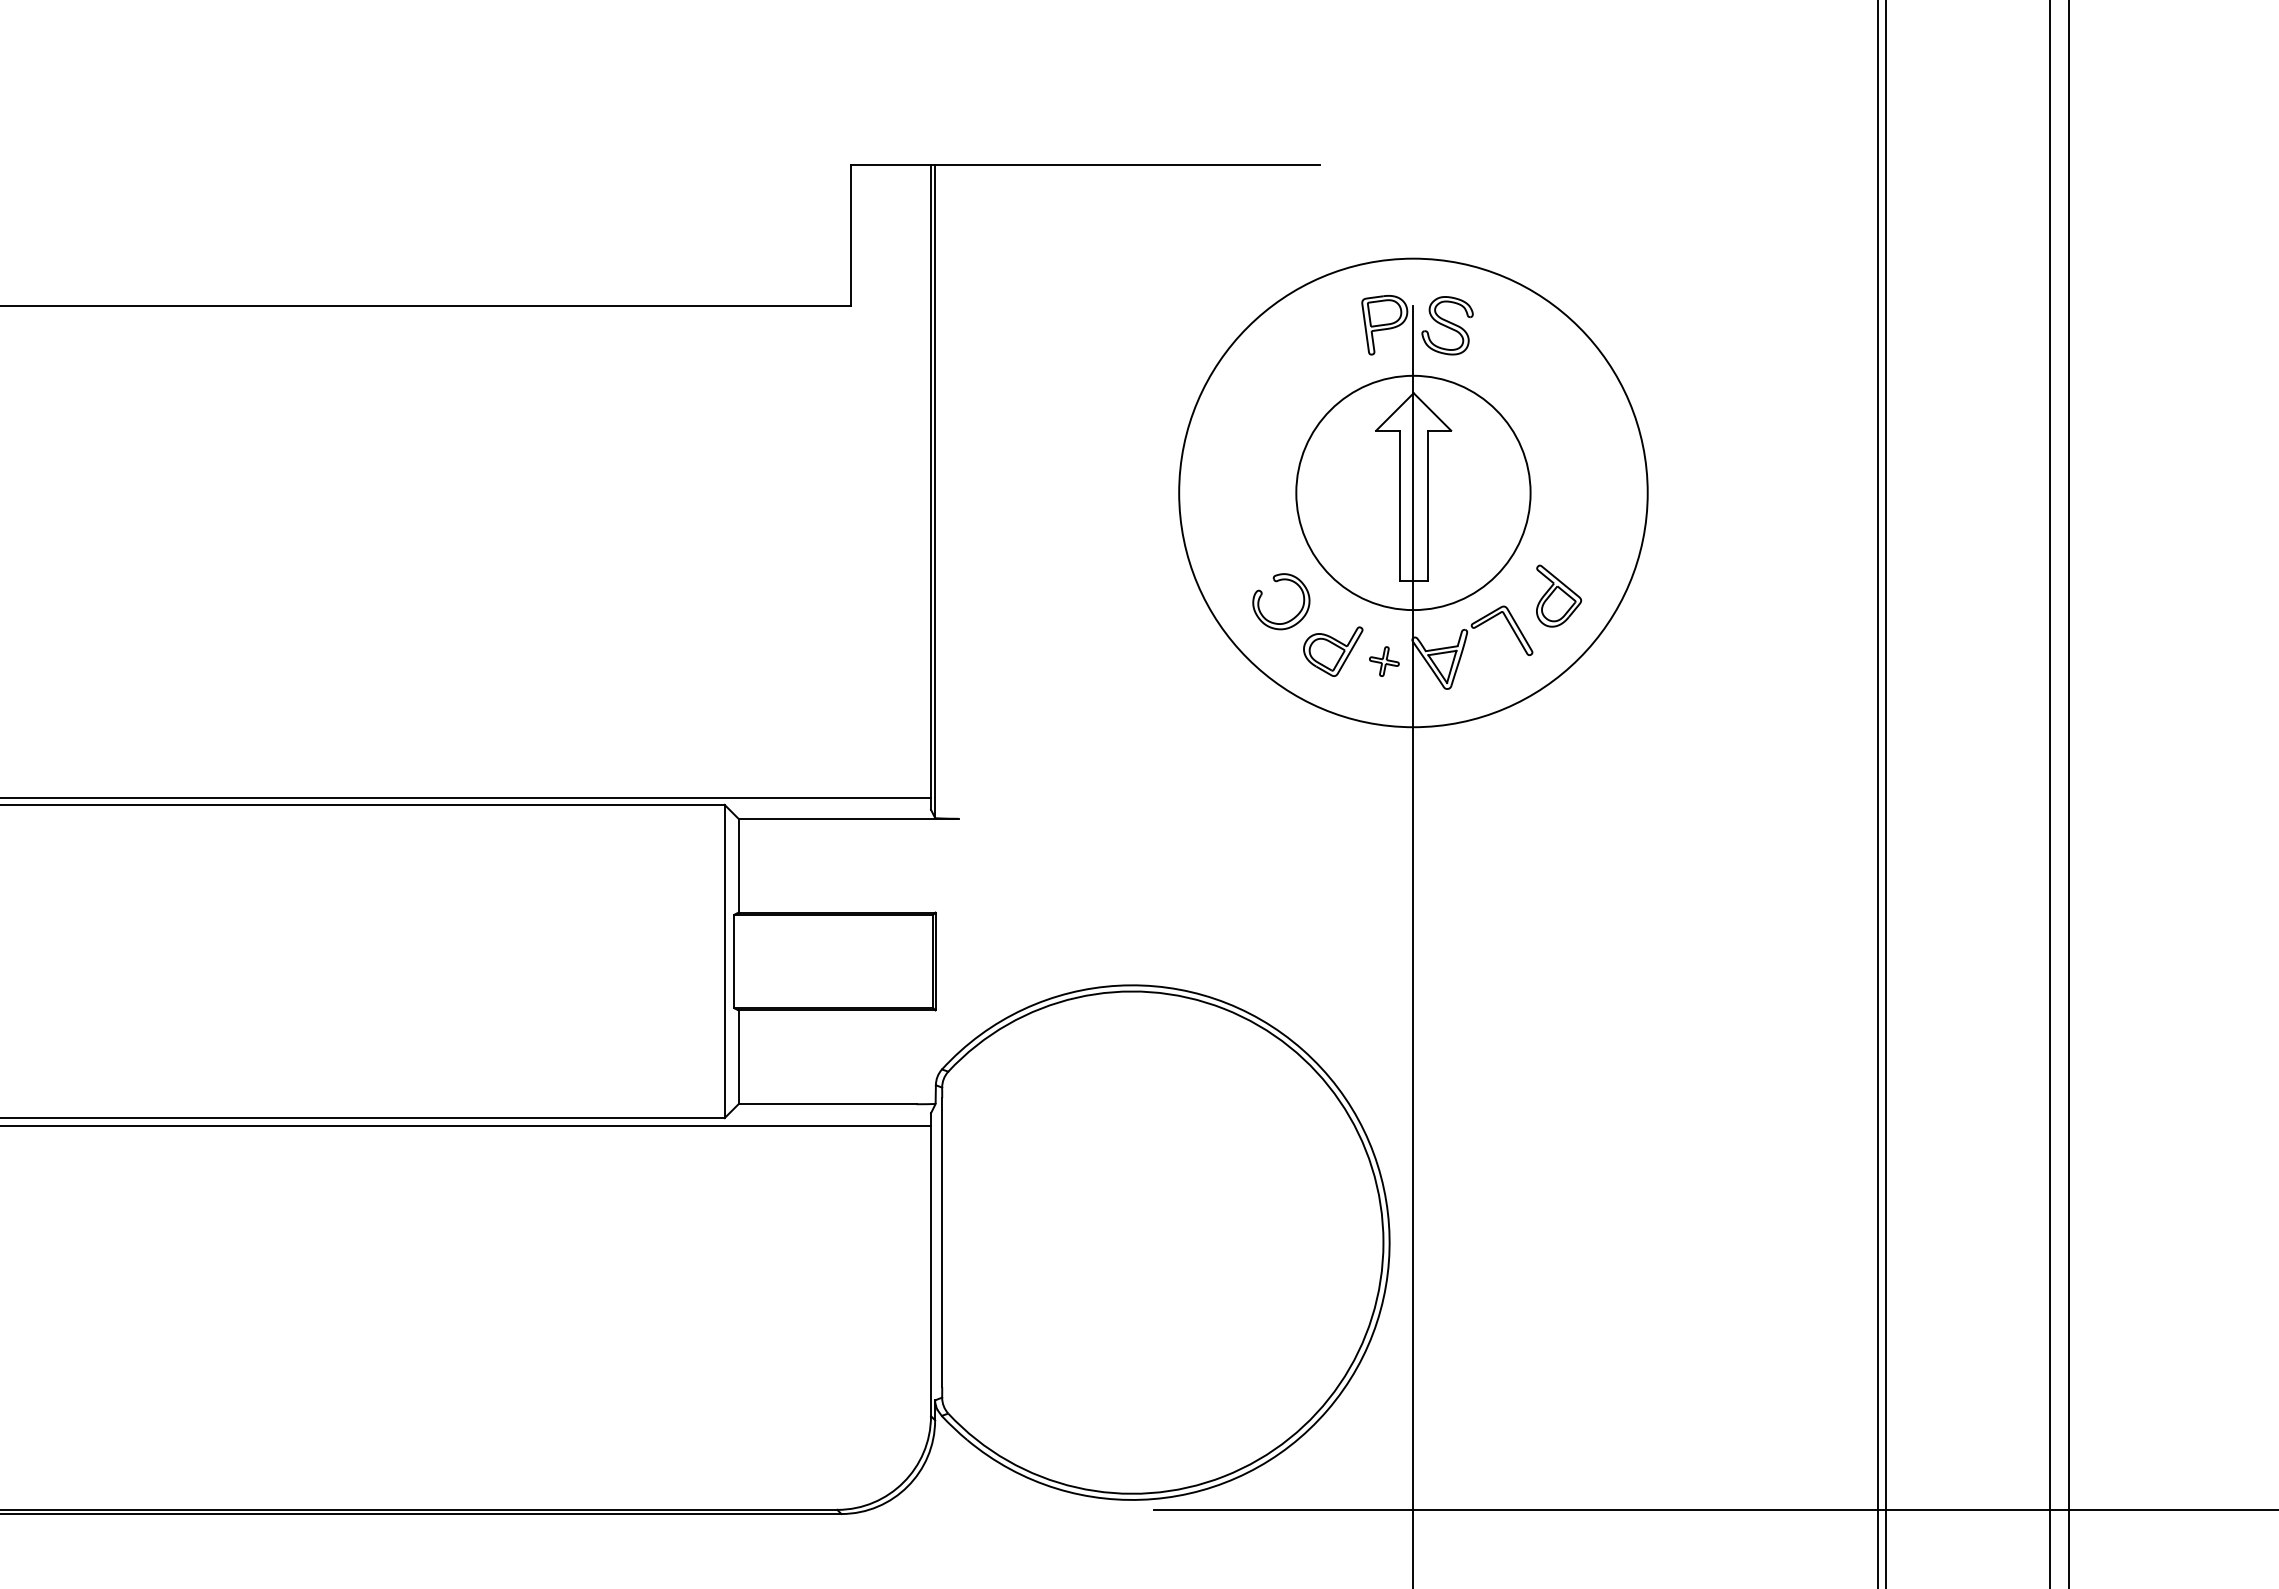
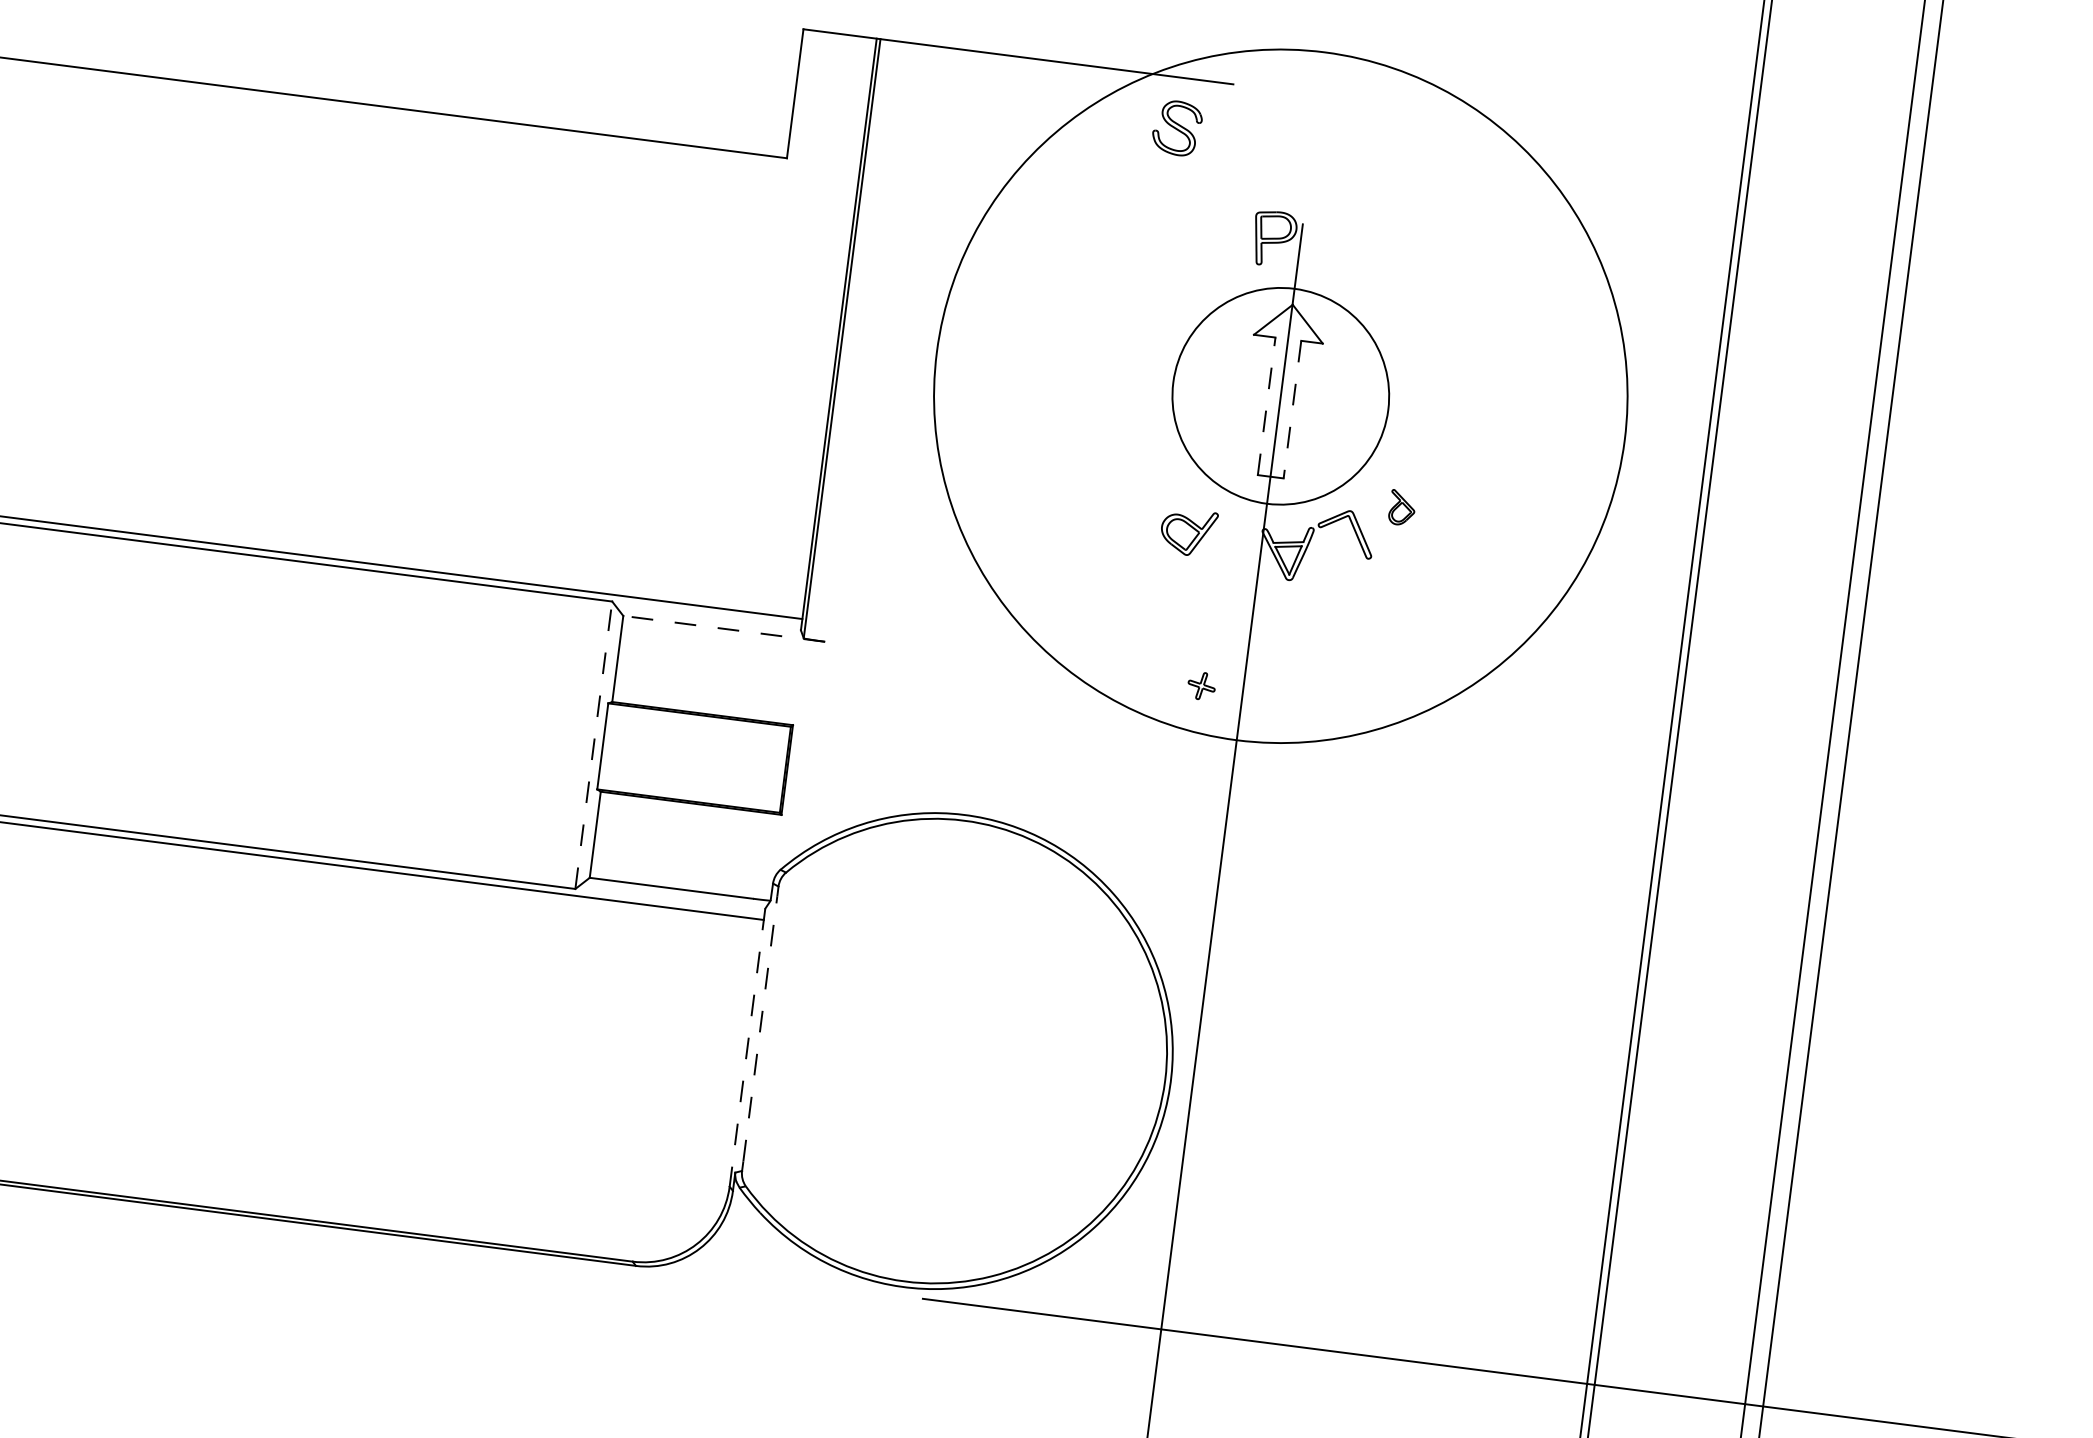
part: (1447, 325) -> (1177, 128), moved
circle: (1413, 492) -> (1280, 395), size x1.6
line: (1399, 505) -> (1266, 406), solid -> dashed
line: (1427, 505) -> (1292, 409), solid -> dashed
part: (1276, 582) -> (1144, 462), removed
part: (1559, 595) -> (1402, 507), size x0.6
part: (1384, 661) -> (1201, 686), moved
line: (848, 818) -> (724, 628), solid -> dashed
line: (724, 961) -> (593, 745), solid -> dashed
line: (942, 1242) -> (760, 1028), solid -> dashed
line: (931, 1265) -> (747, 1048), solid -> dashed

